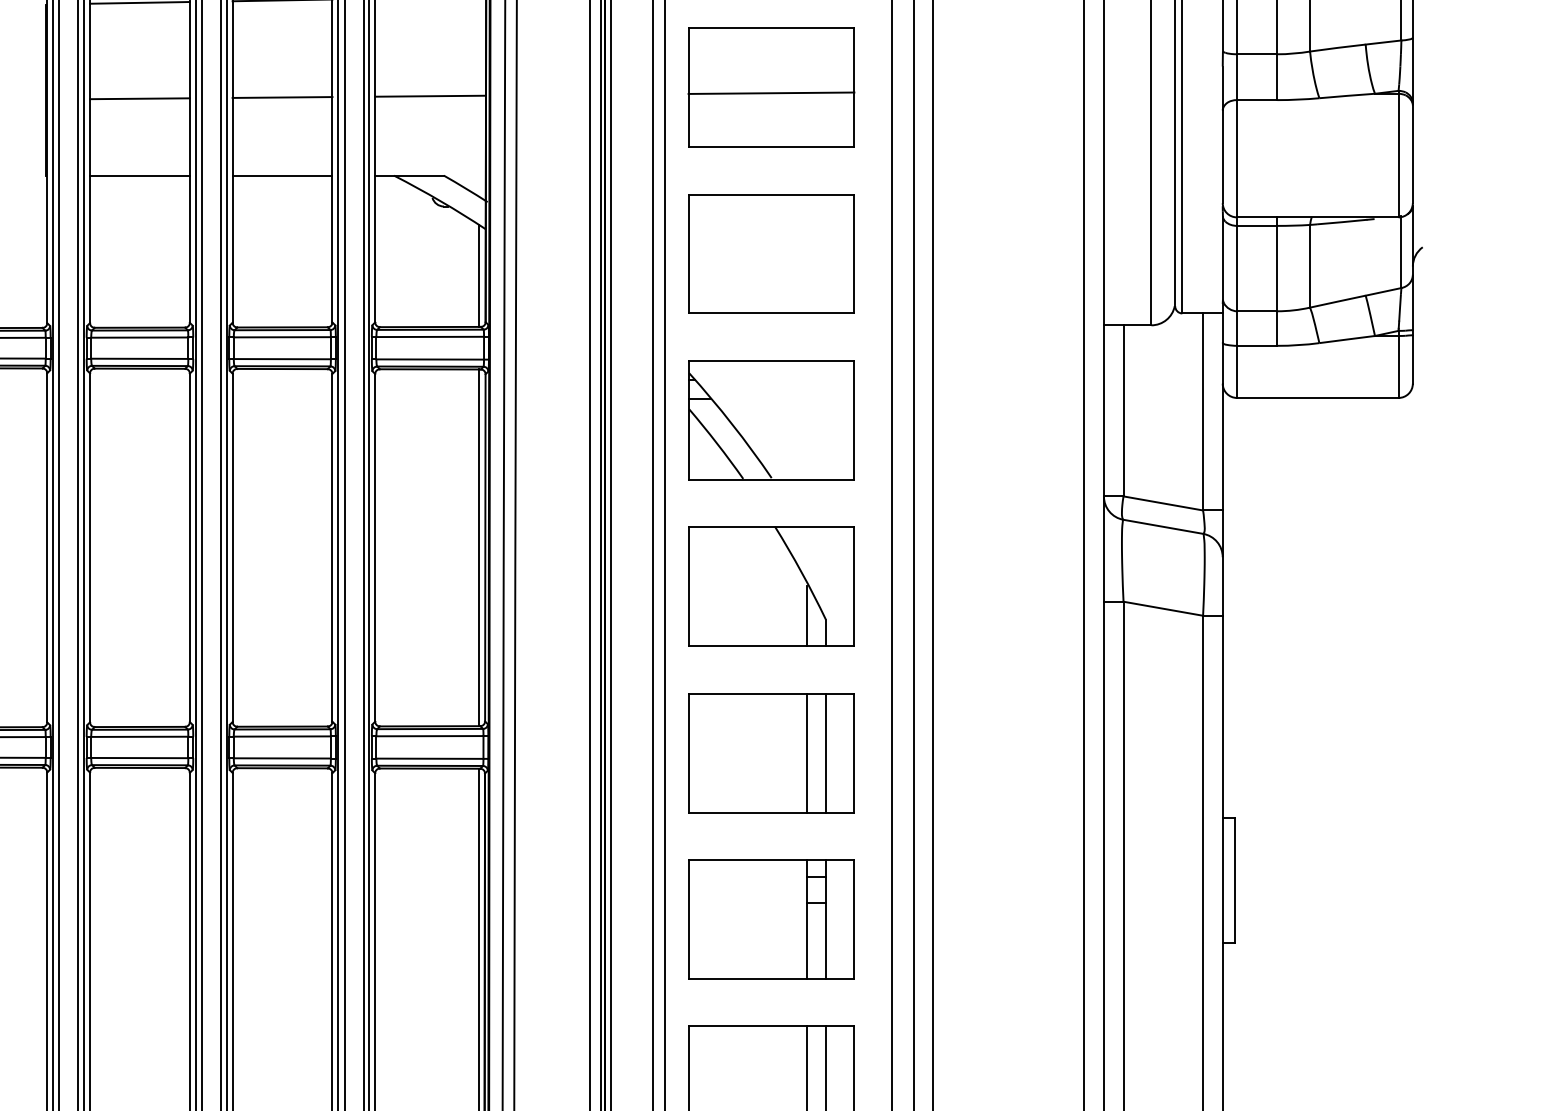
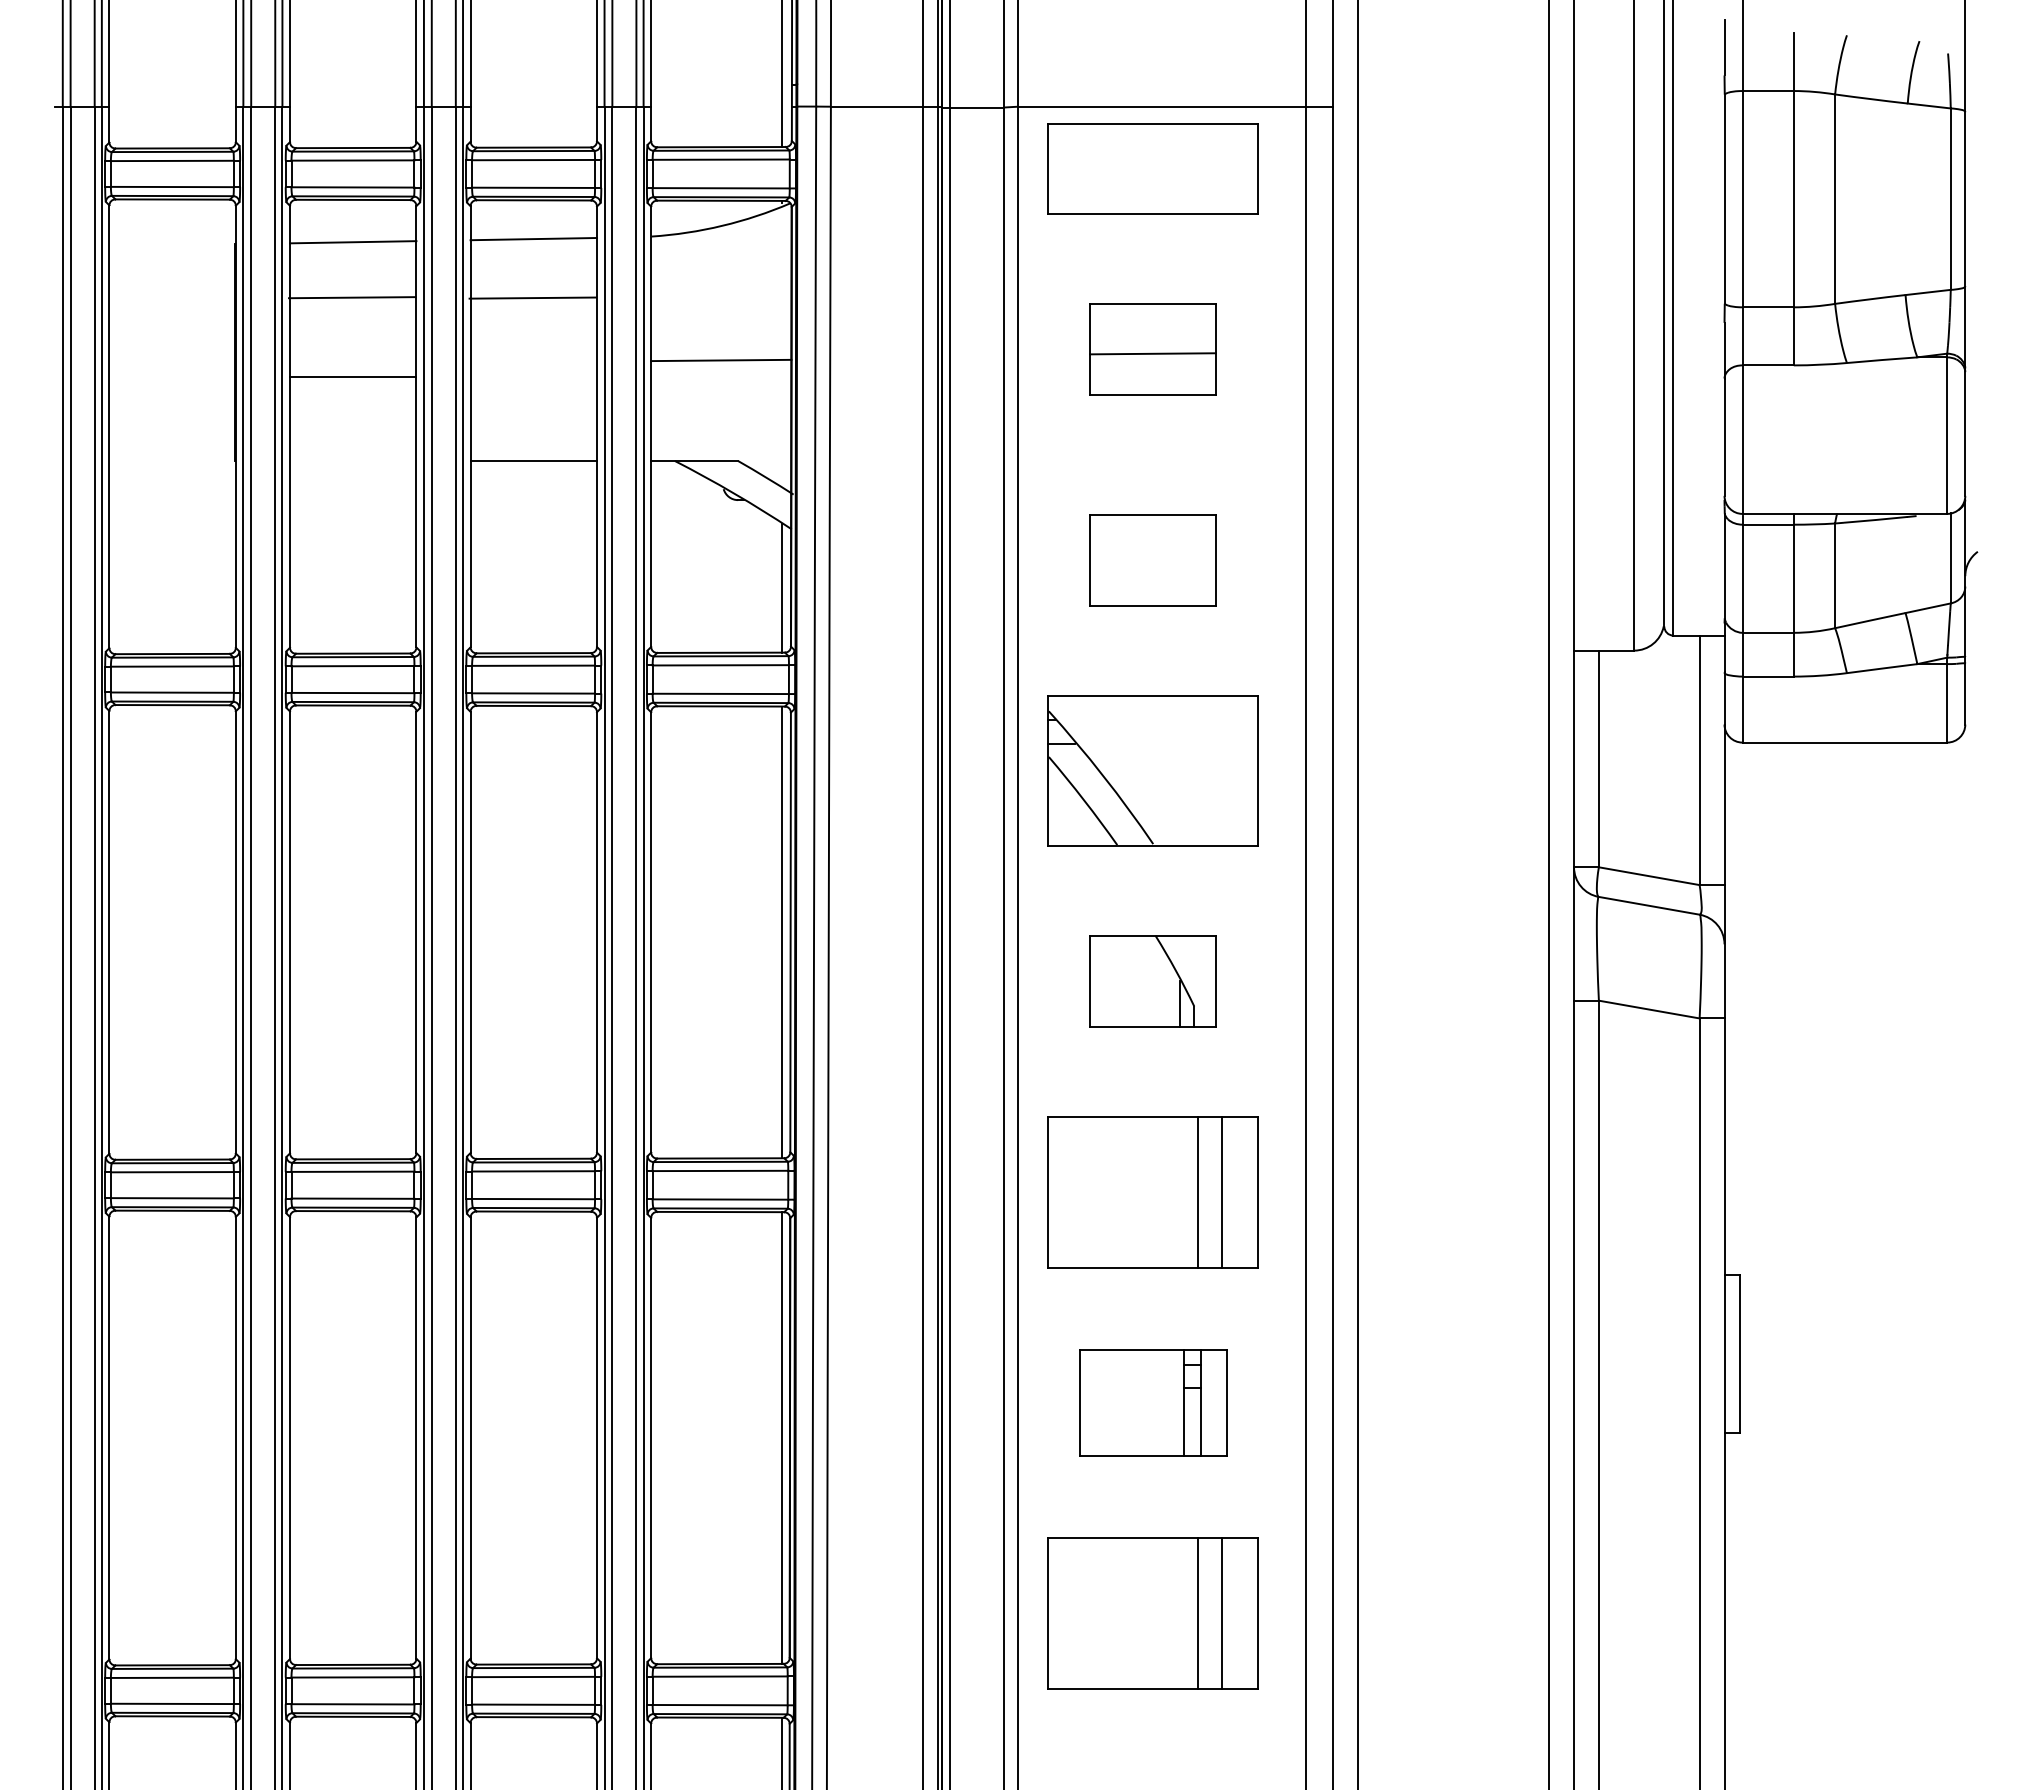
part: (771, 87) -> (1152, 349), size x0.6
line: (282, 97) -> (532, 297), moved
line: (139, 98) -> (351, 297), moved
line: (139, 176) -> (352, 377), moved
part: (771, 254) -> (1152, 560), size x0.6
part: (771, 586) -> (1152, 981), size x0.6
part: (771, 919) -> (1152, 1402), size x0.7

